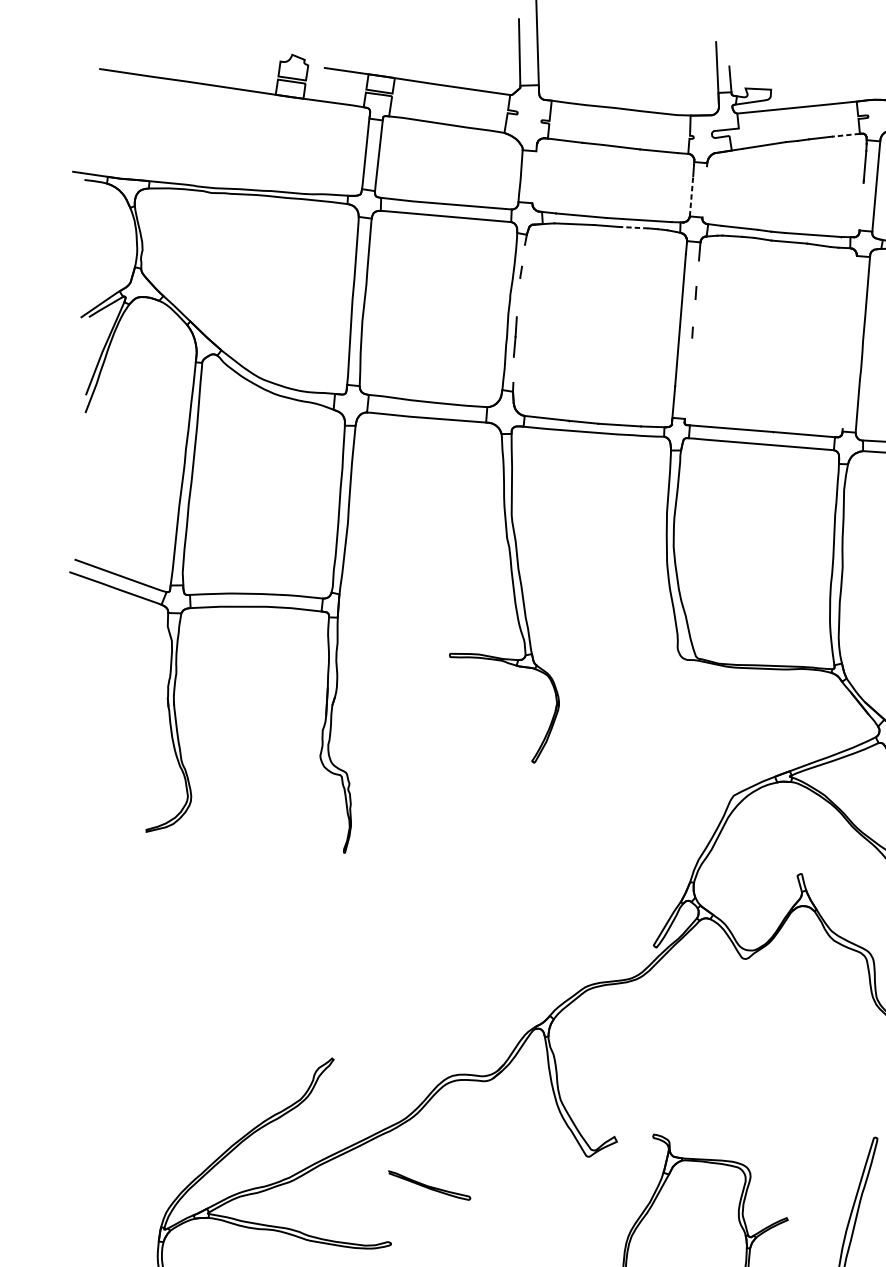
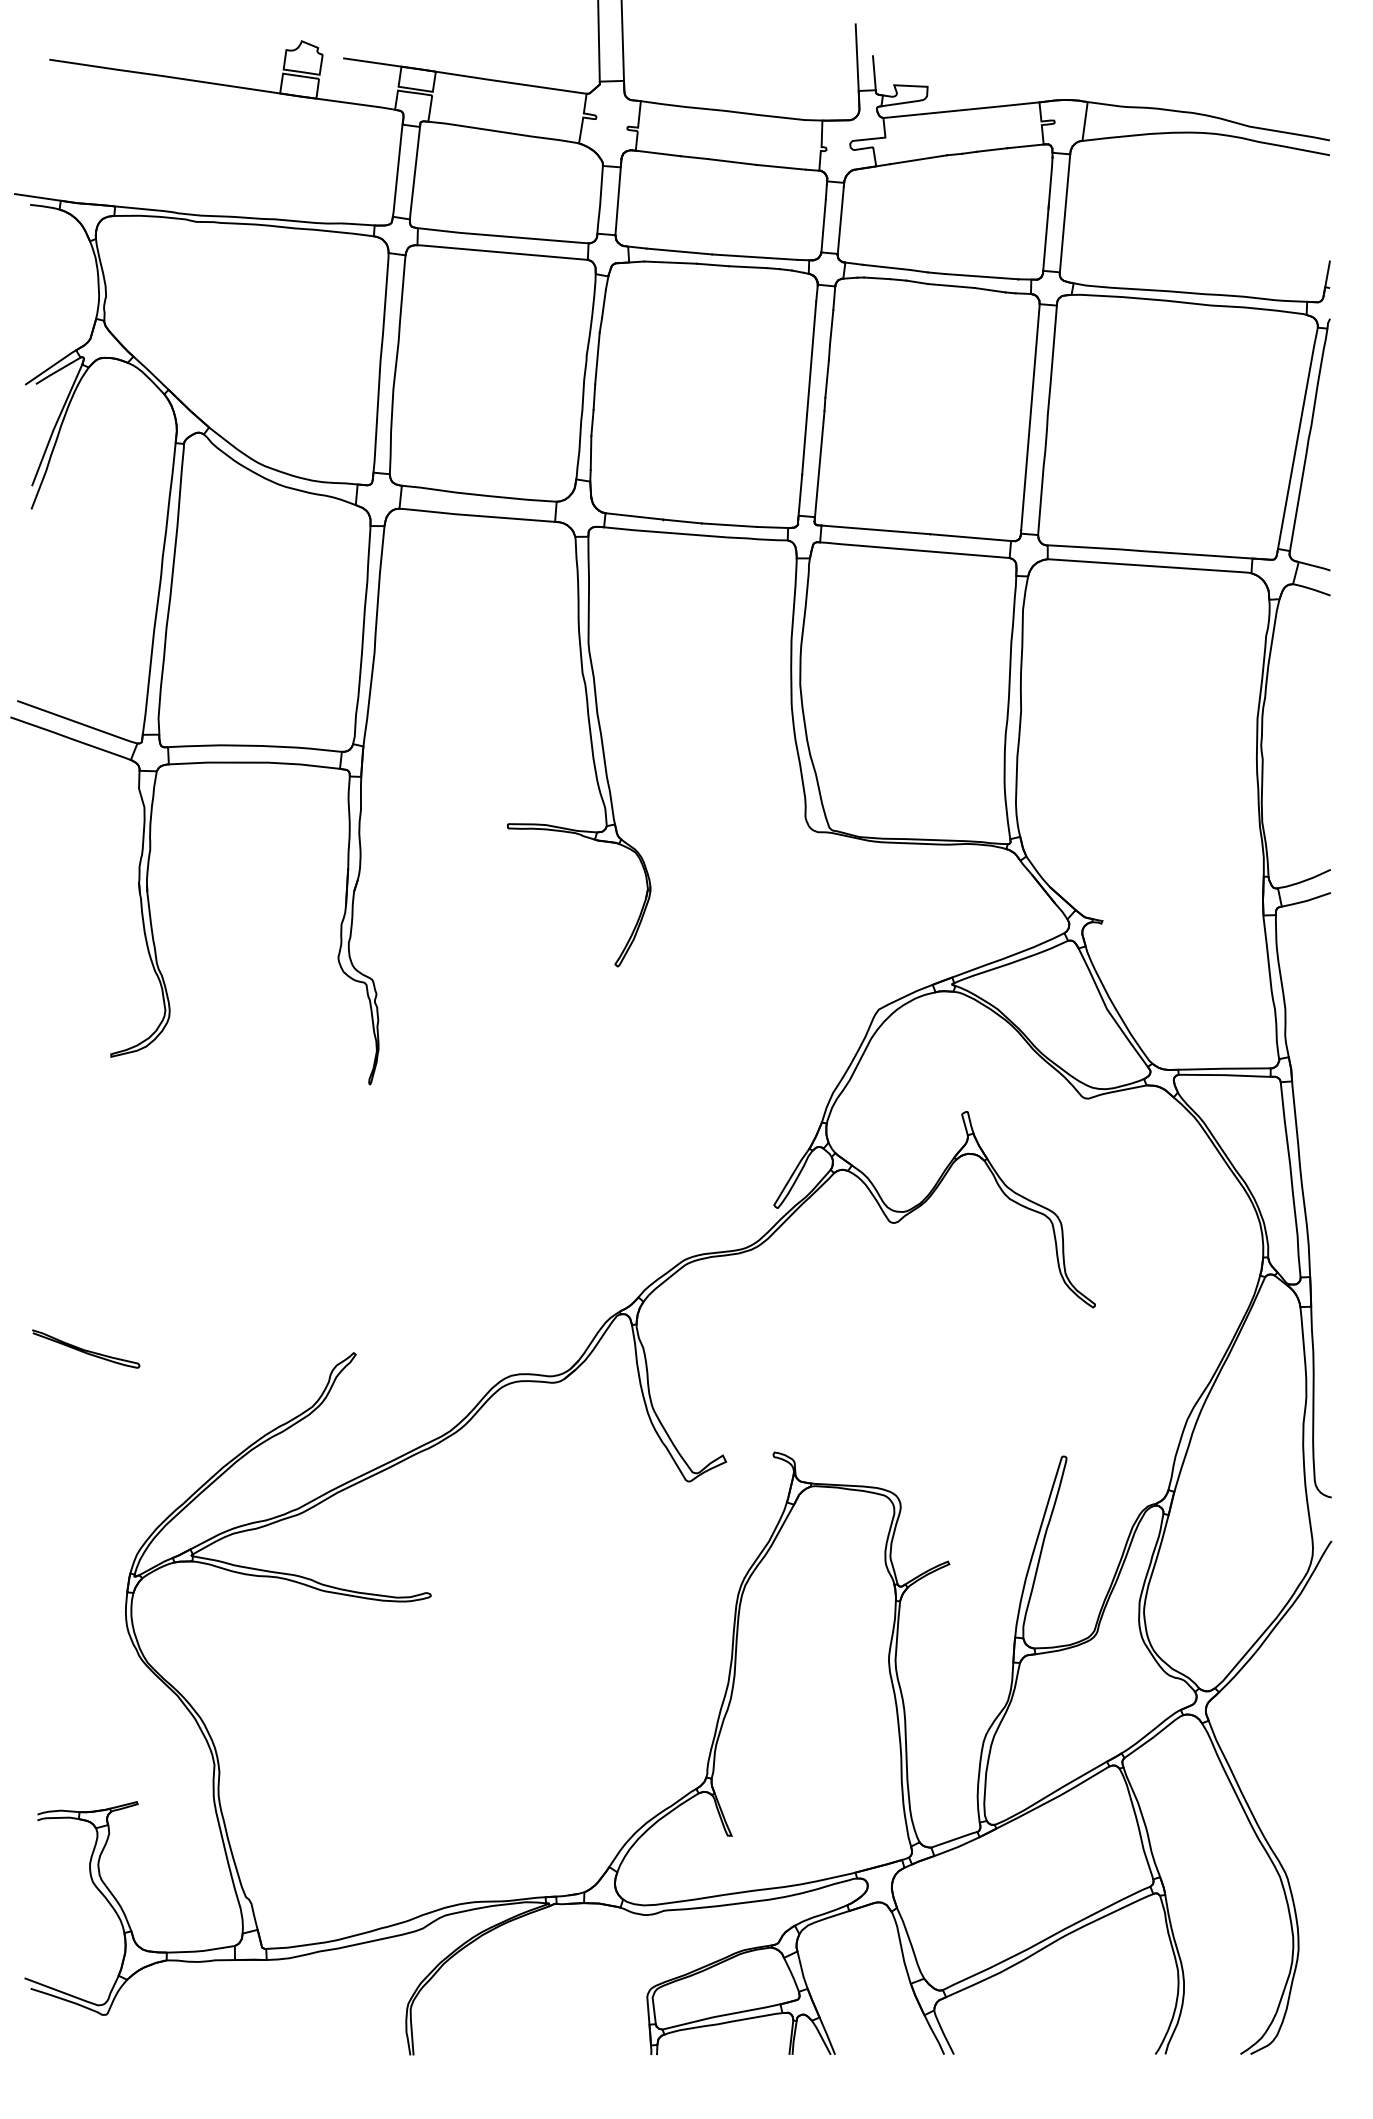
line: (845, 135) -> (1024, 146), dashed -> solid
line: (534, 174) -> (618, 197), added
line: (704, 191) -> (840, 219), added
line: (691, 196) -> (823, 226), dashed -> solid
line: (861, 206) -> (1045, 239), added
line: (633, 227) -> (747, 267), dashed -> solid
line: (523, 255) -> (603, 303), added
line: (697, 273) -> (831, 327), added
line: (518, 297) -> (597, 358), added
line: (693, 312) -> (826, 378), added
line: (849, 342) -> (1030, 417), added
line: (513, 370) -> (590, 453), added
line: (688, 377) -> (819, 463), added
curve: (429, 1185) -> (86, 1349), moved

